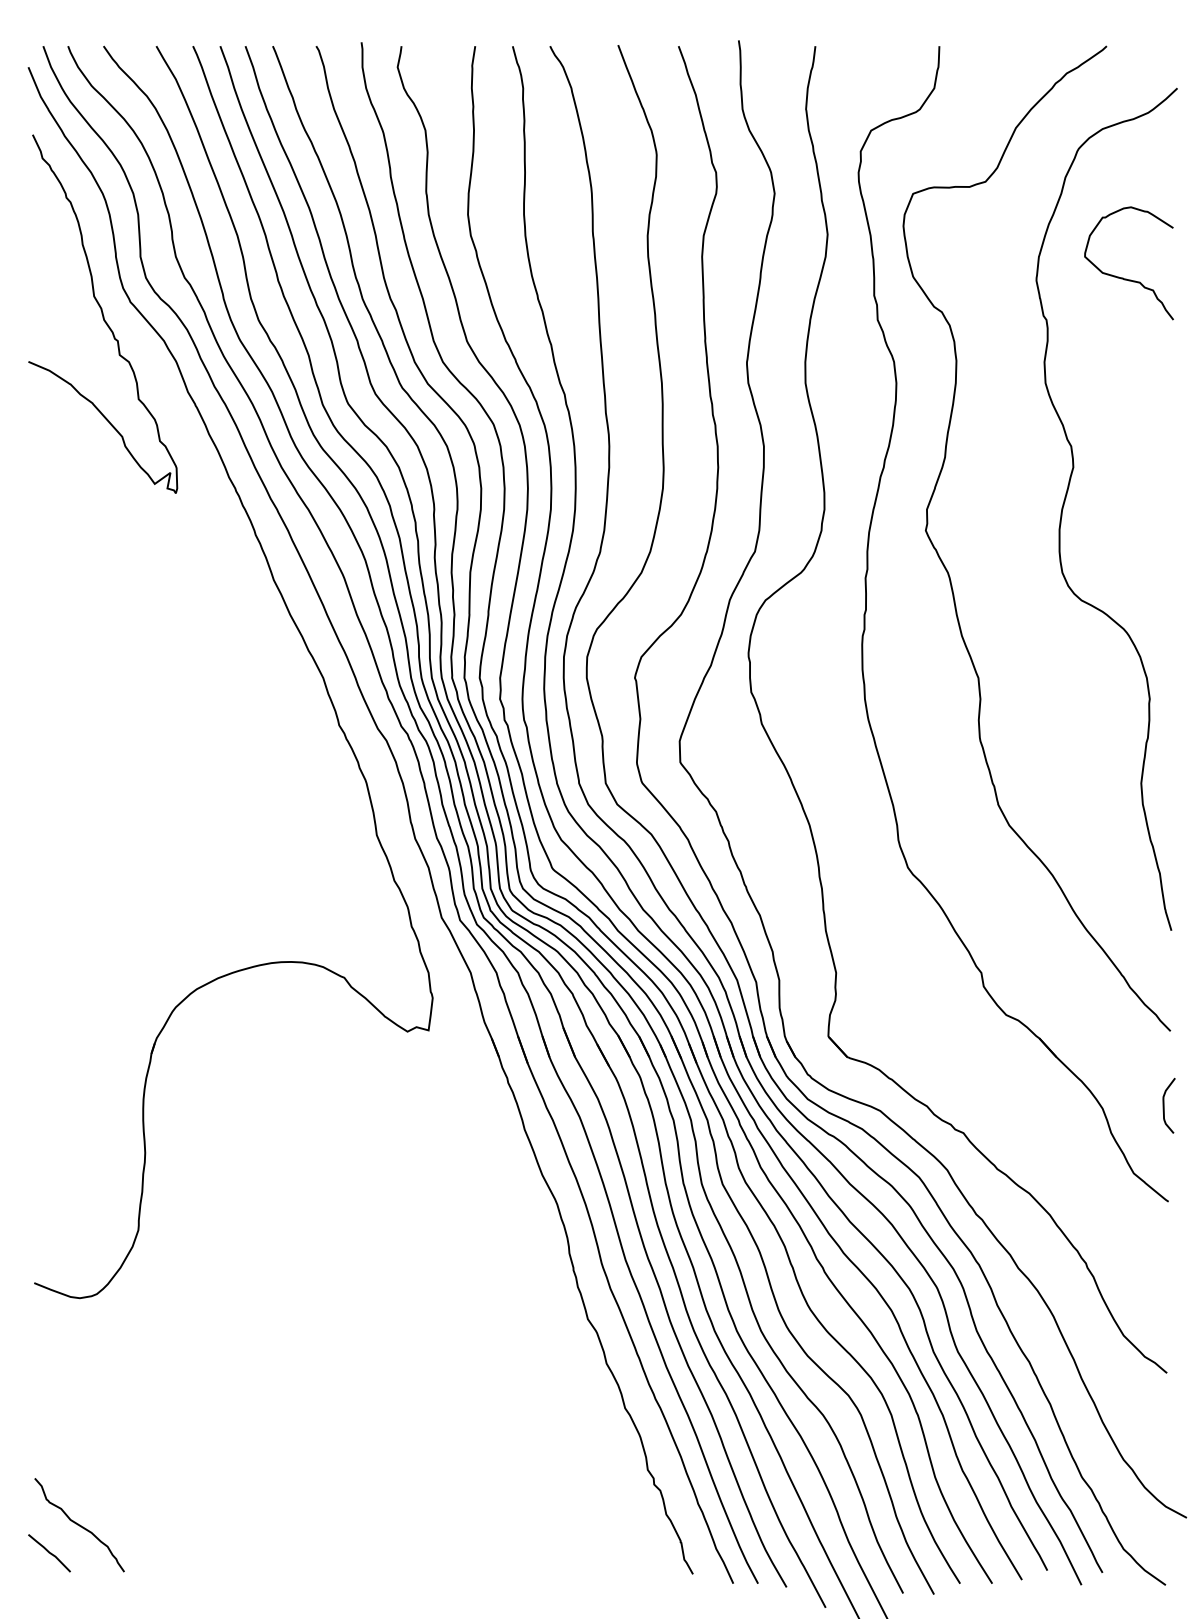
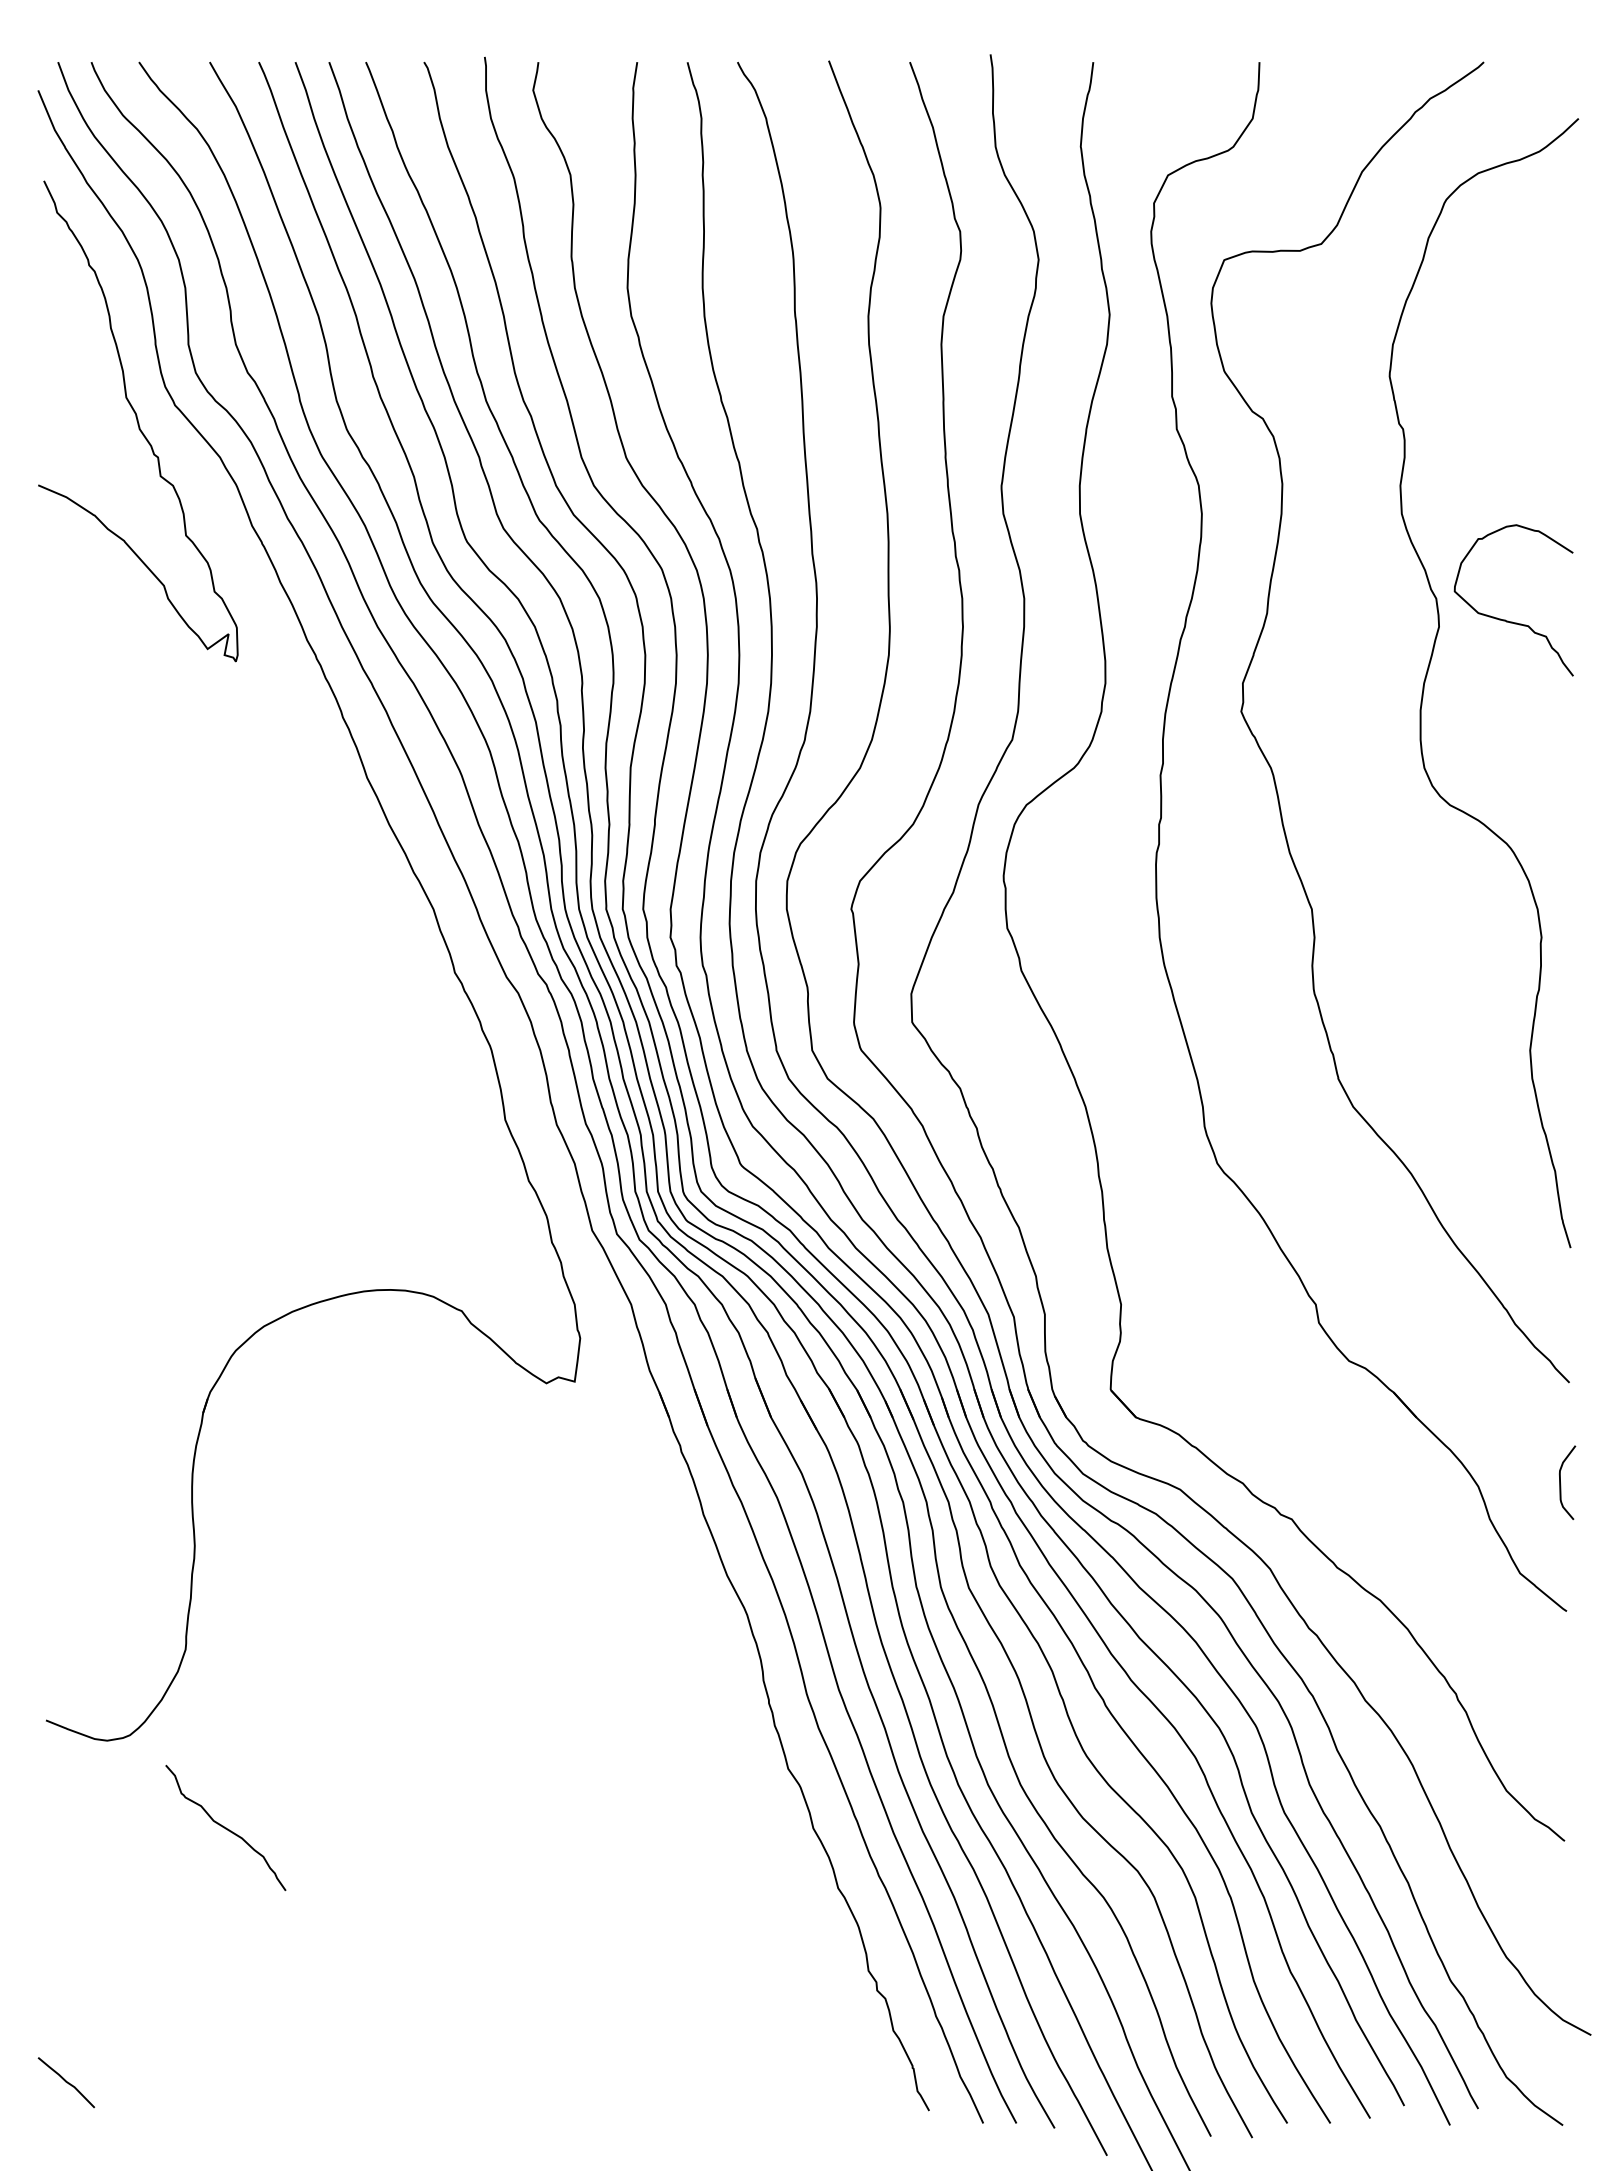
curve: (1122, 277) -> (1505, 619), moved
curve: (79, 1525) -> (225, 1828), moved

